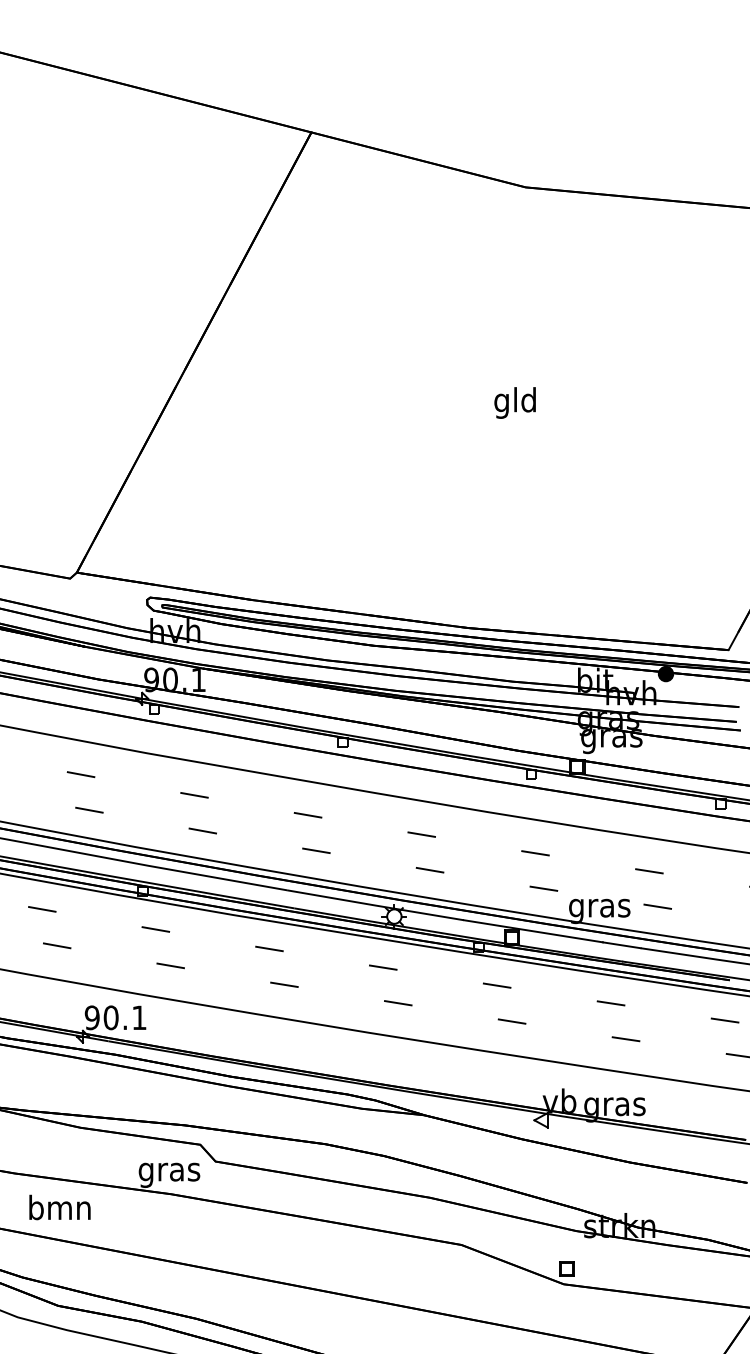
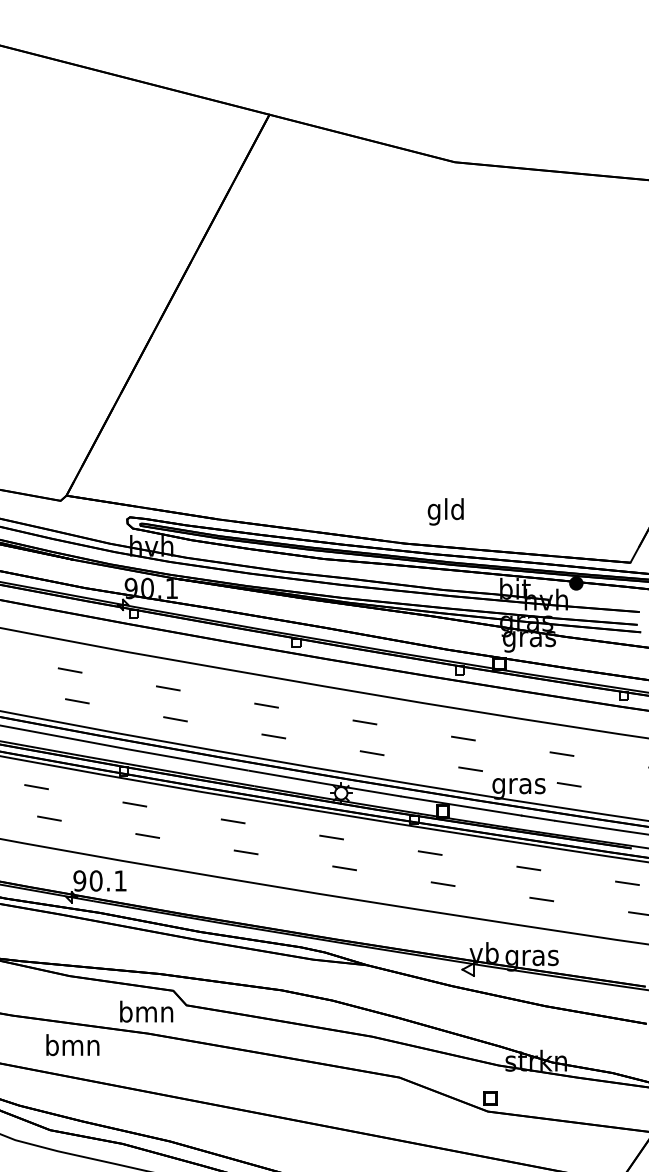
text: (514, 402) -> (445, 511), moved
text: (169, 1172) -> (146, 1014), gras -> bmn
text: (59, 1207) -> (72, 1045), moved

